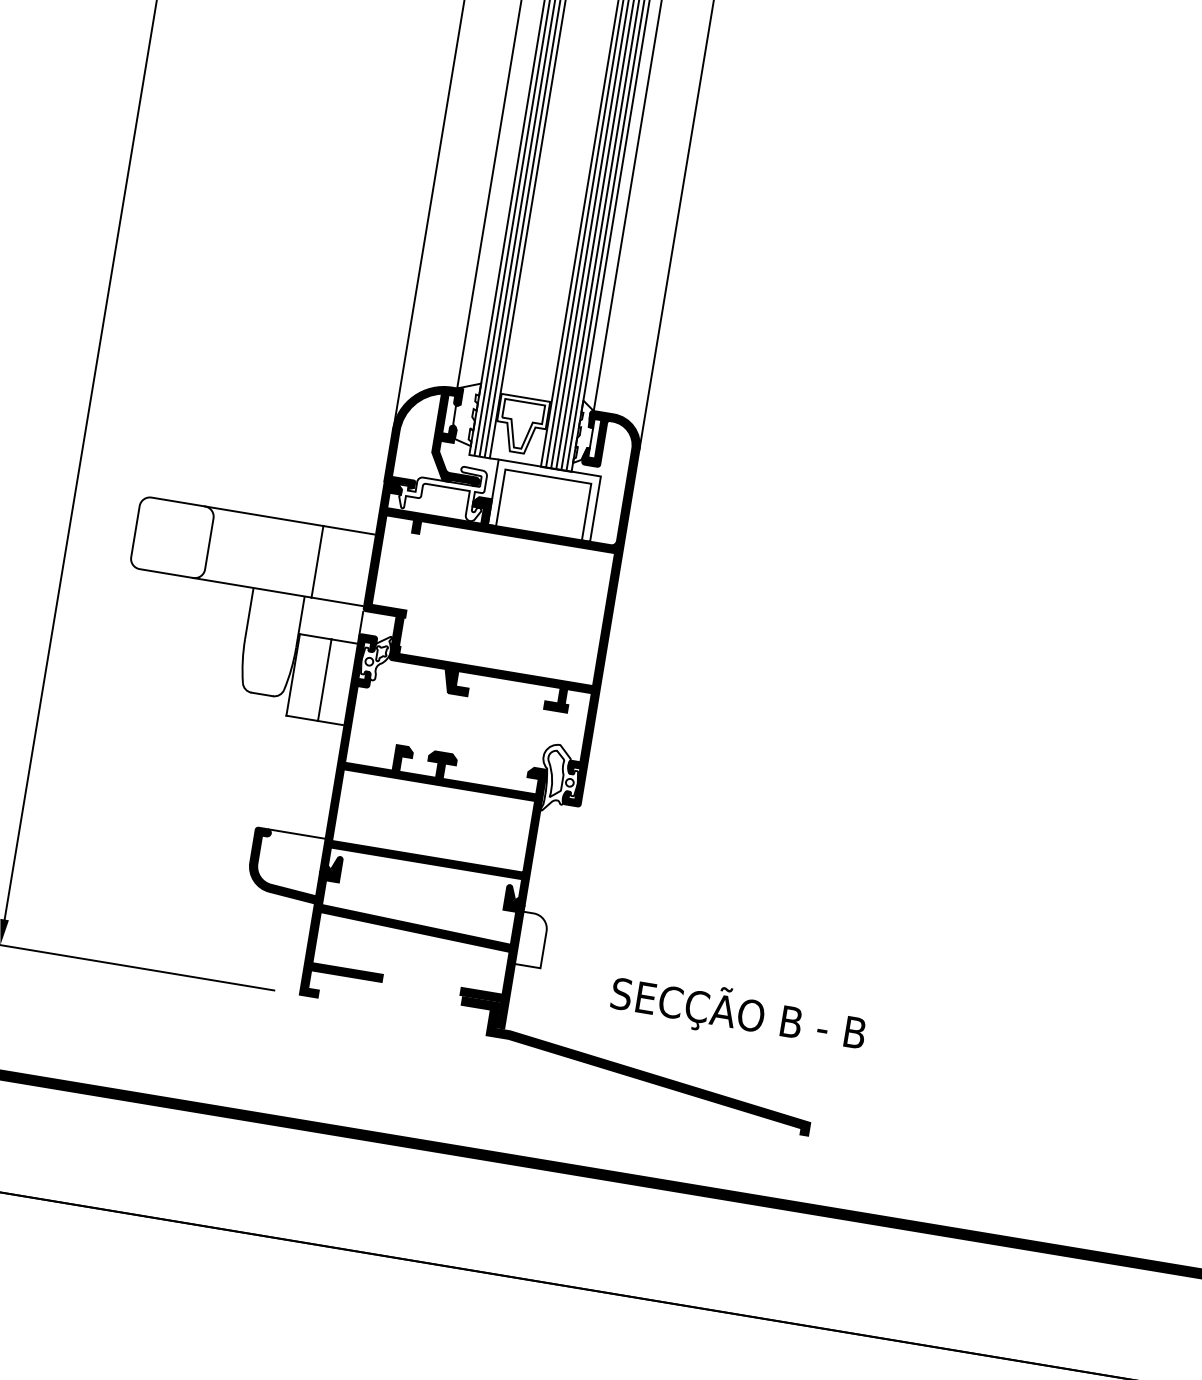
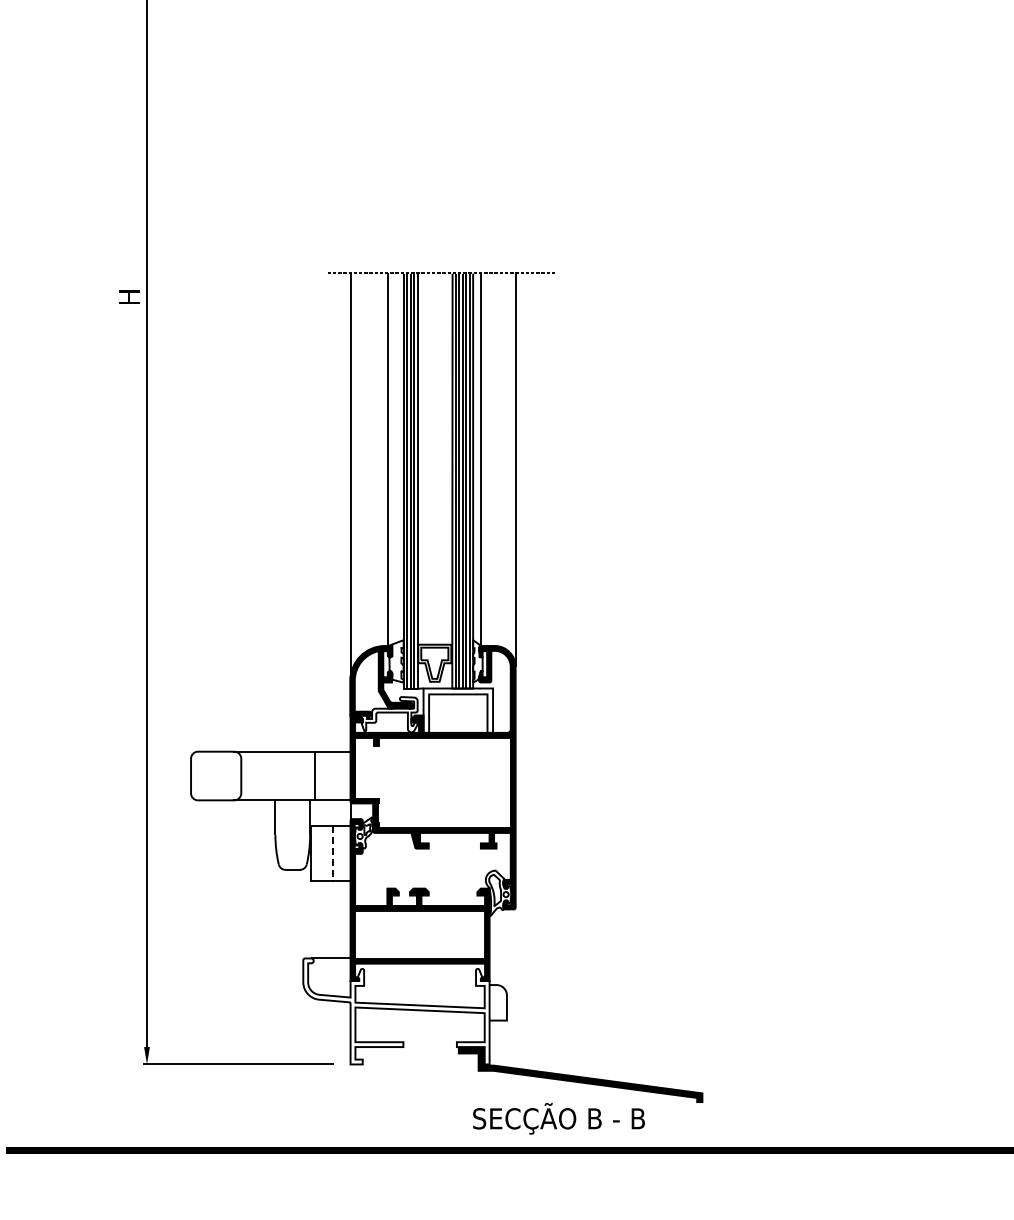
line: (324, 680) -> (332, 853), solid -> dashed
fill: (380, 928) -> (396, 1011), removed
text: (737, 1012) -> (558, 1118), moved

